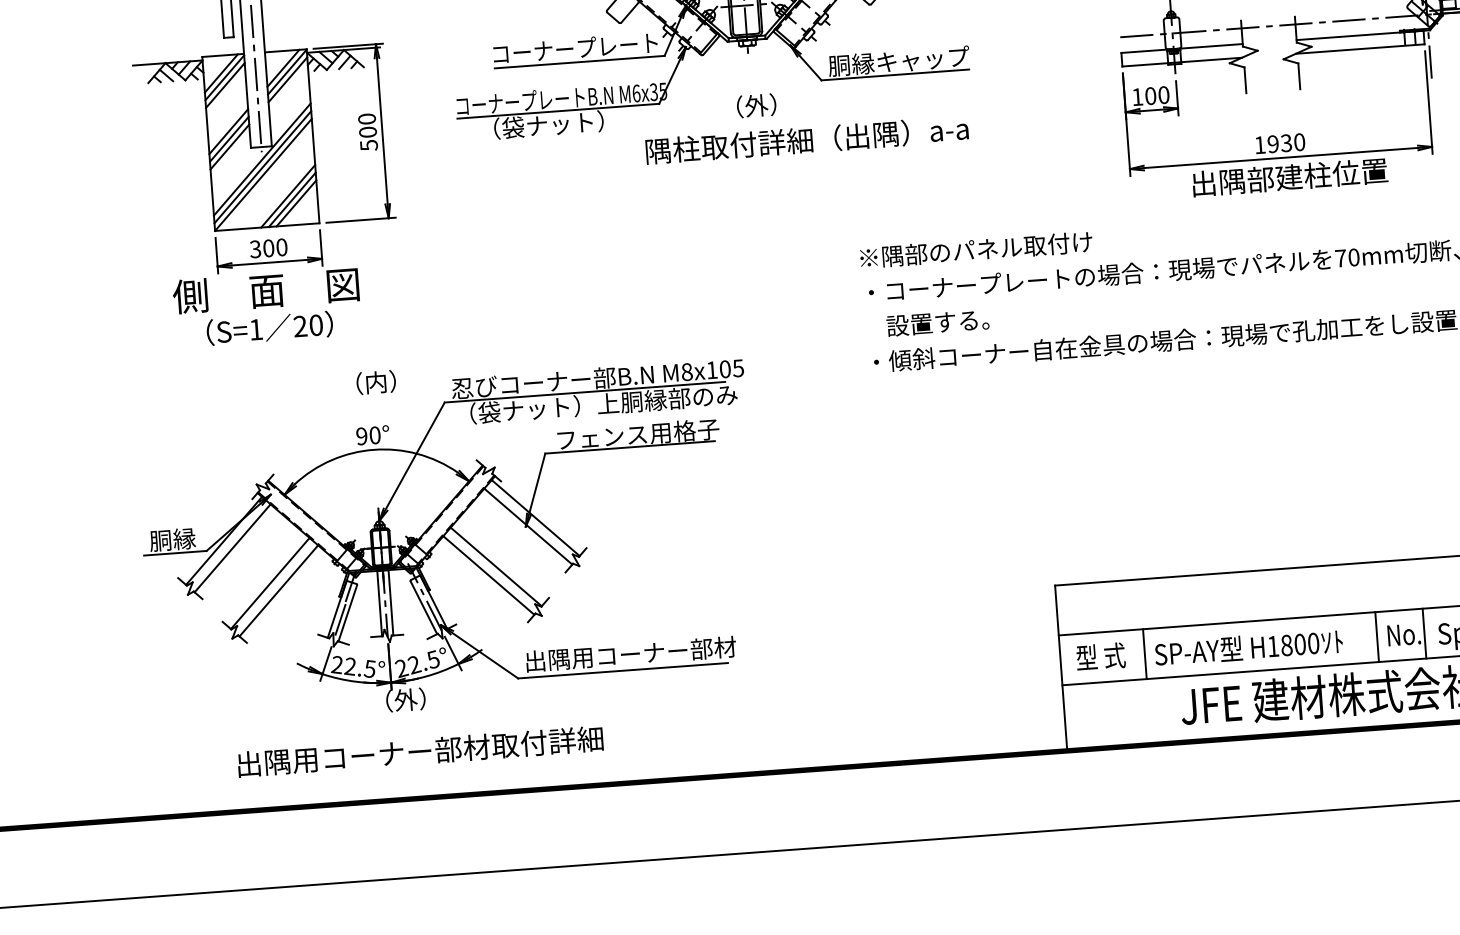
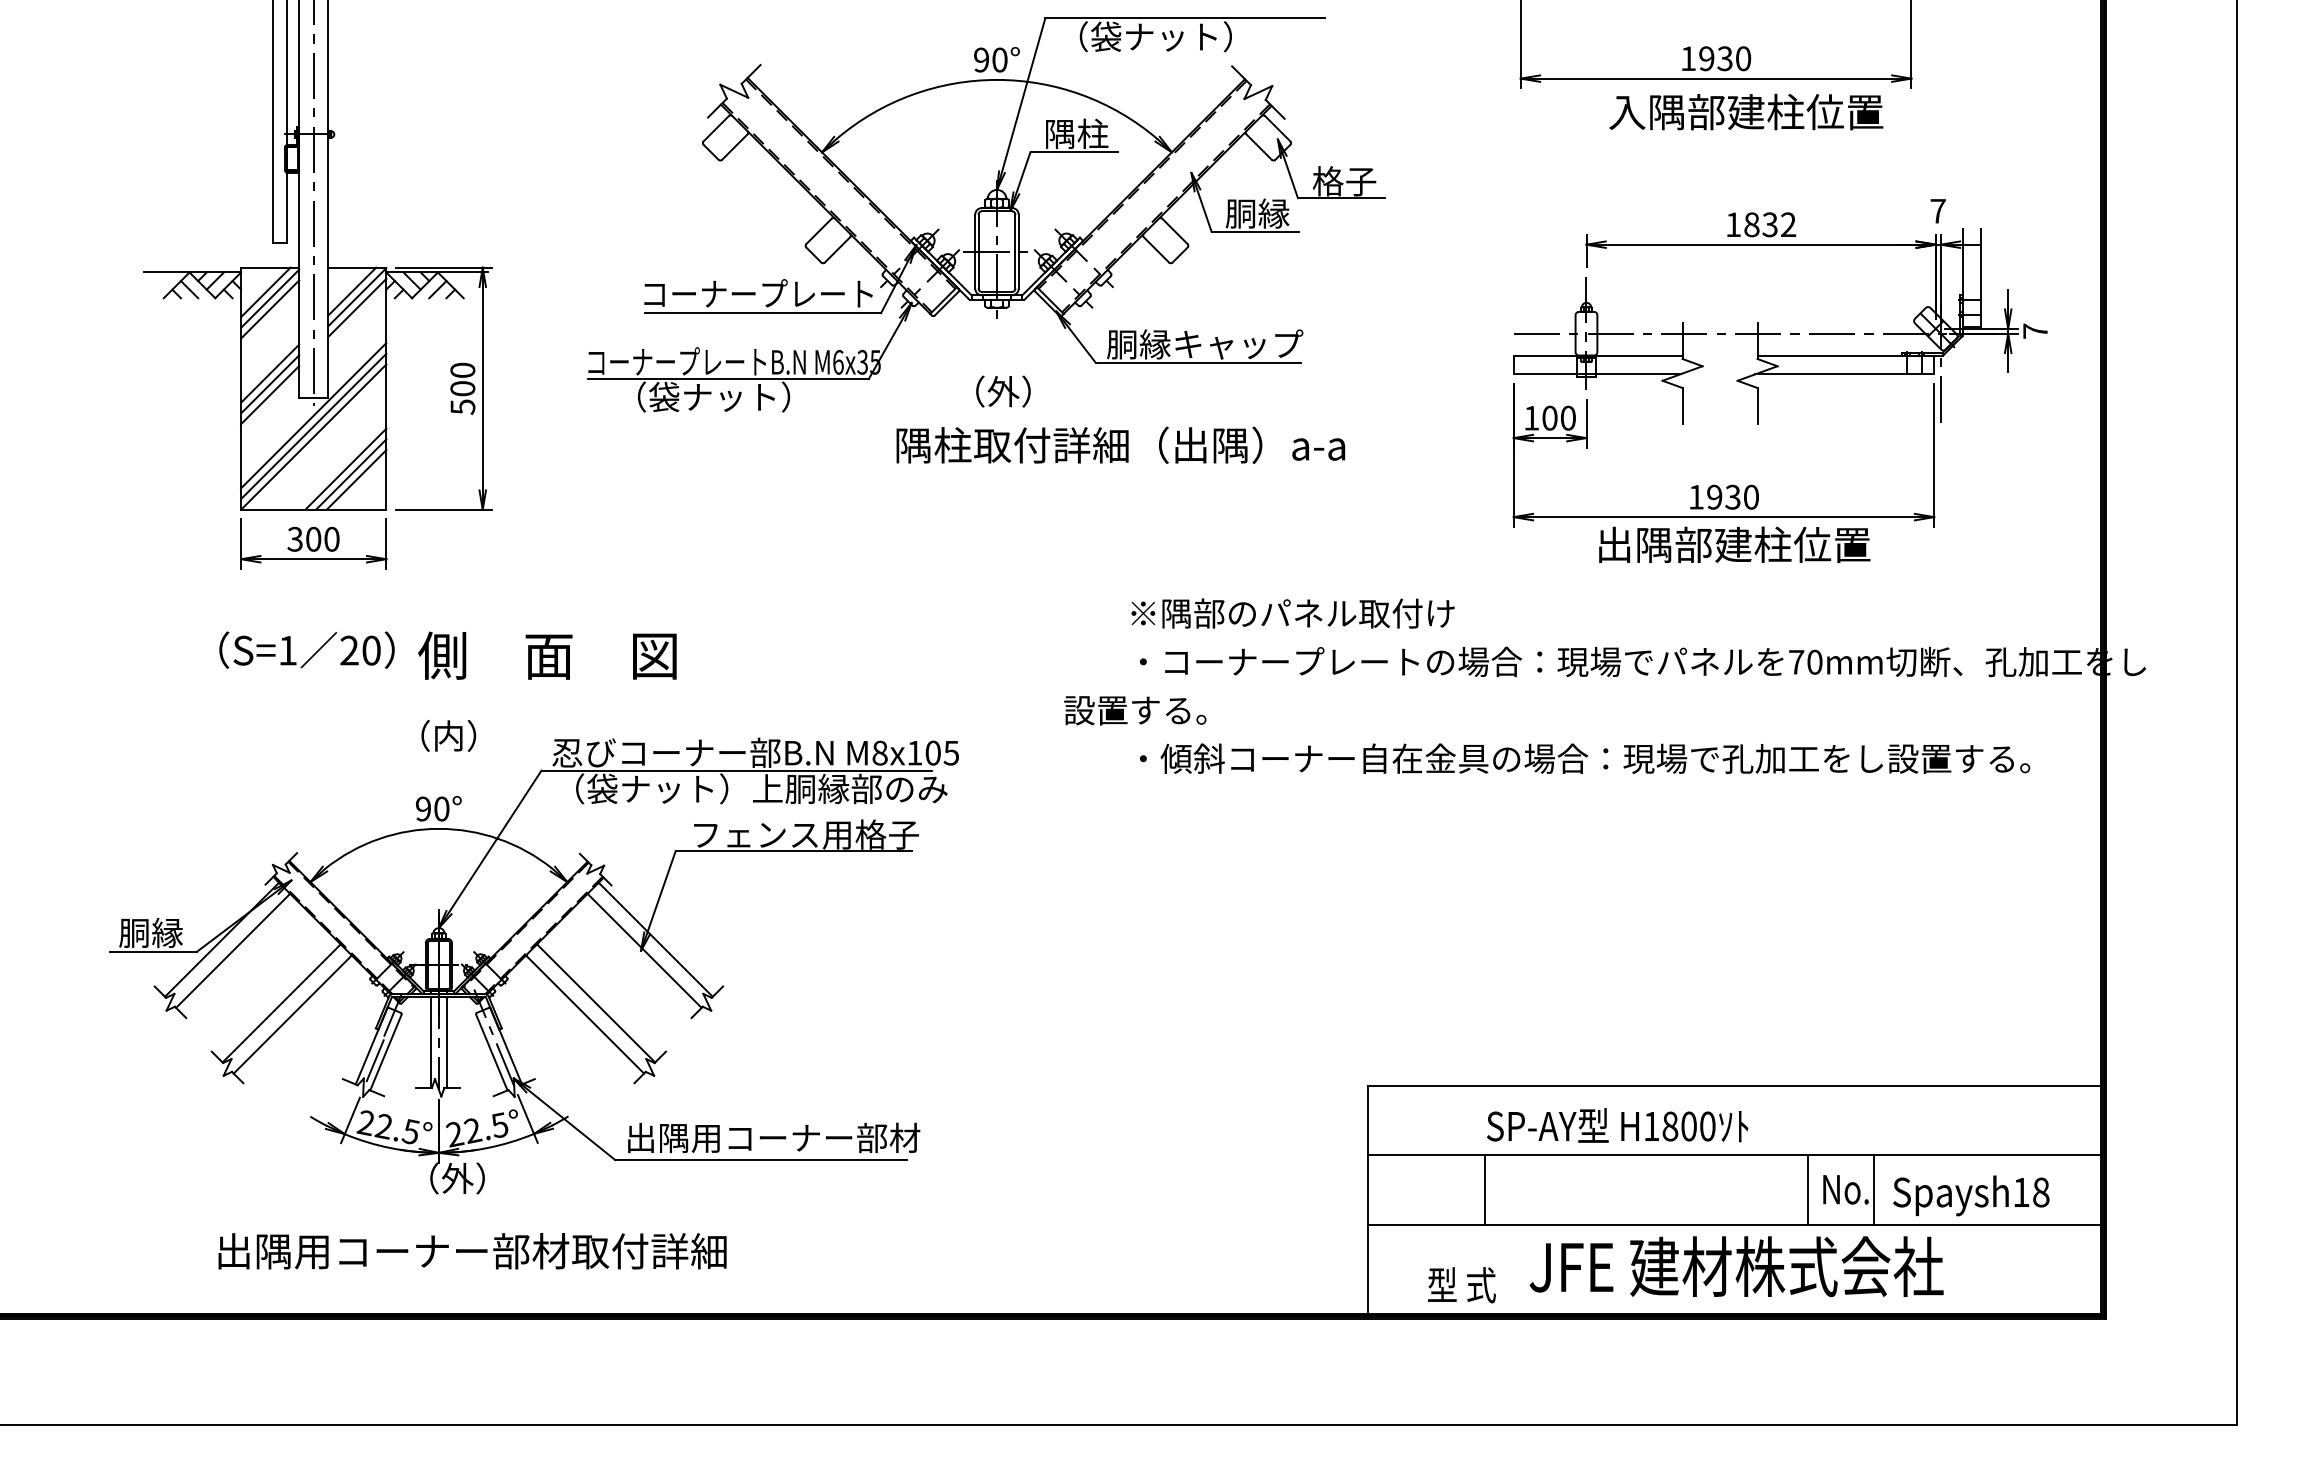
text: (806, 139) -> (1120, 444), moved
text: (265, 290) -> (547, 655), moved
text: (938, 322) -> (1135, 710), moved
text: (1248, 647) -> (1617, 1125), moved
text: (1100, 657) -> (1461, 1285), moved

